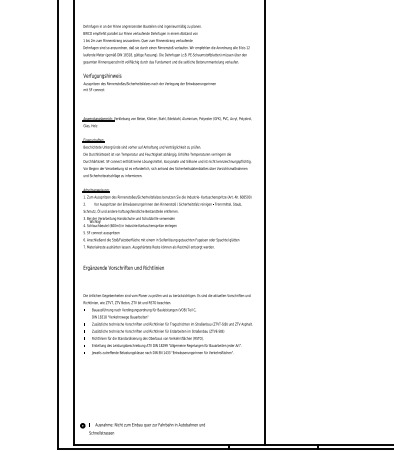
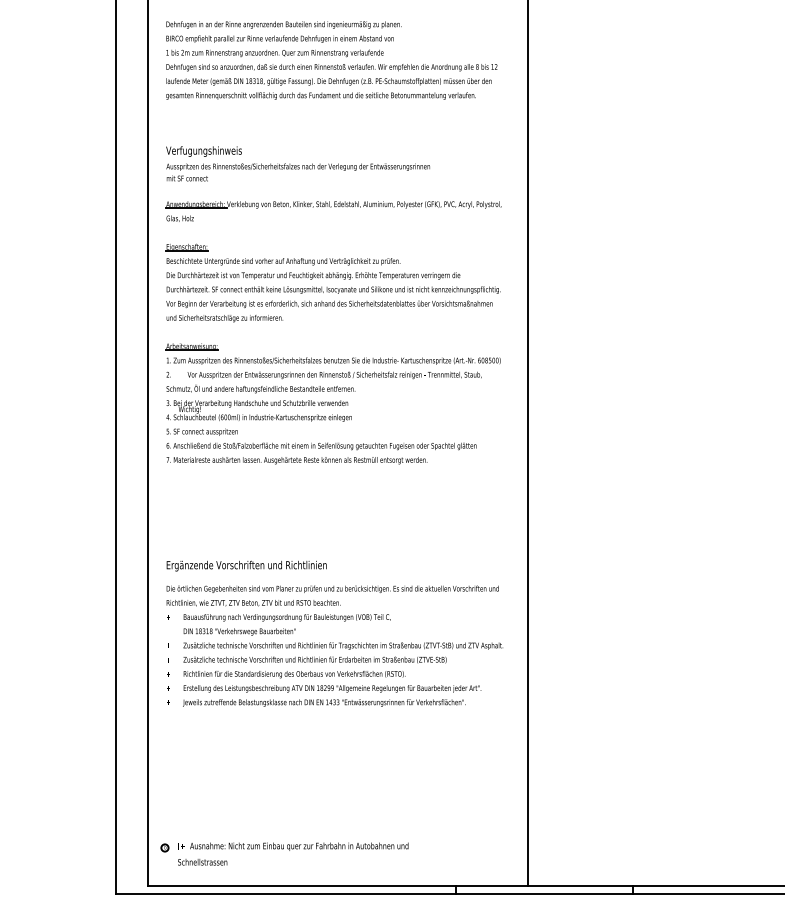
text: (166, 44) -> (331, 60), moved
part: (166, 196) -> (331, 359), moved
text: (123, 267) -> (246, 564), moved

